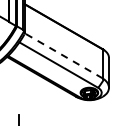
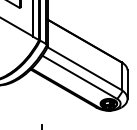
line: (63, 55) -> (84, 68), dashed -> solid

